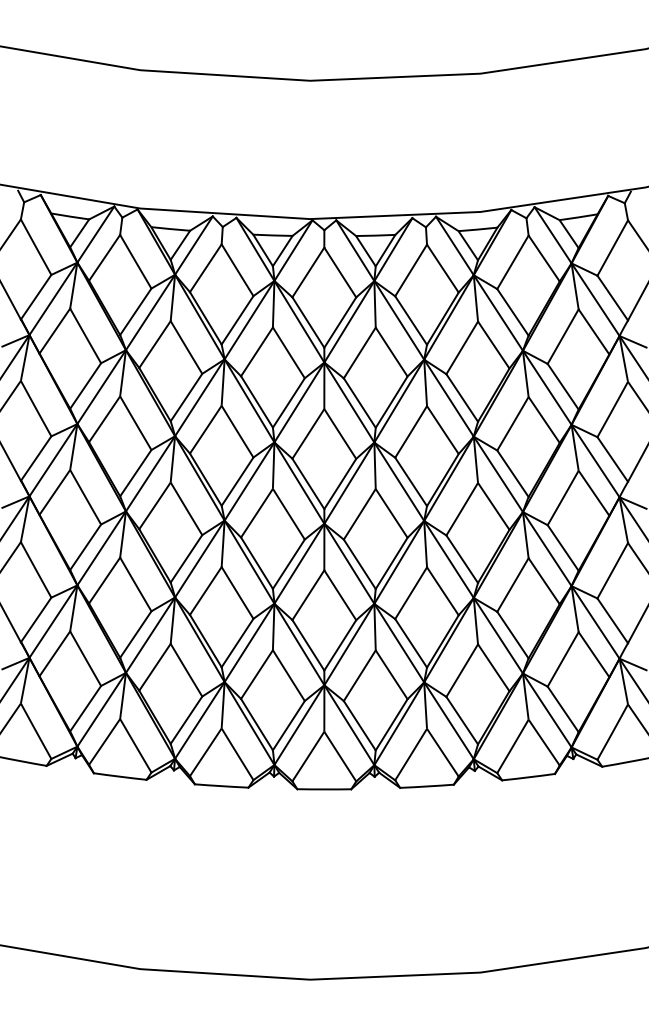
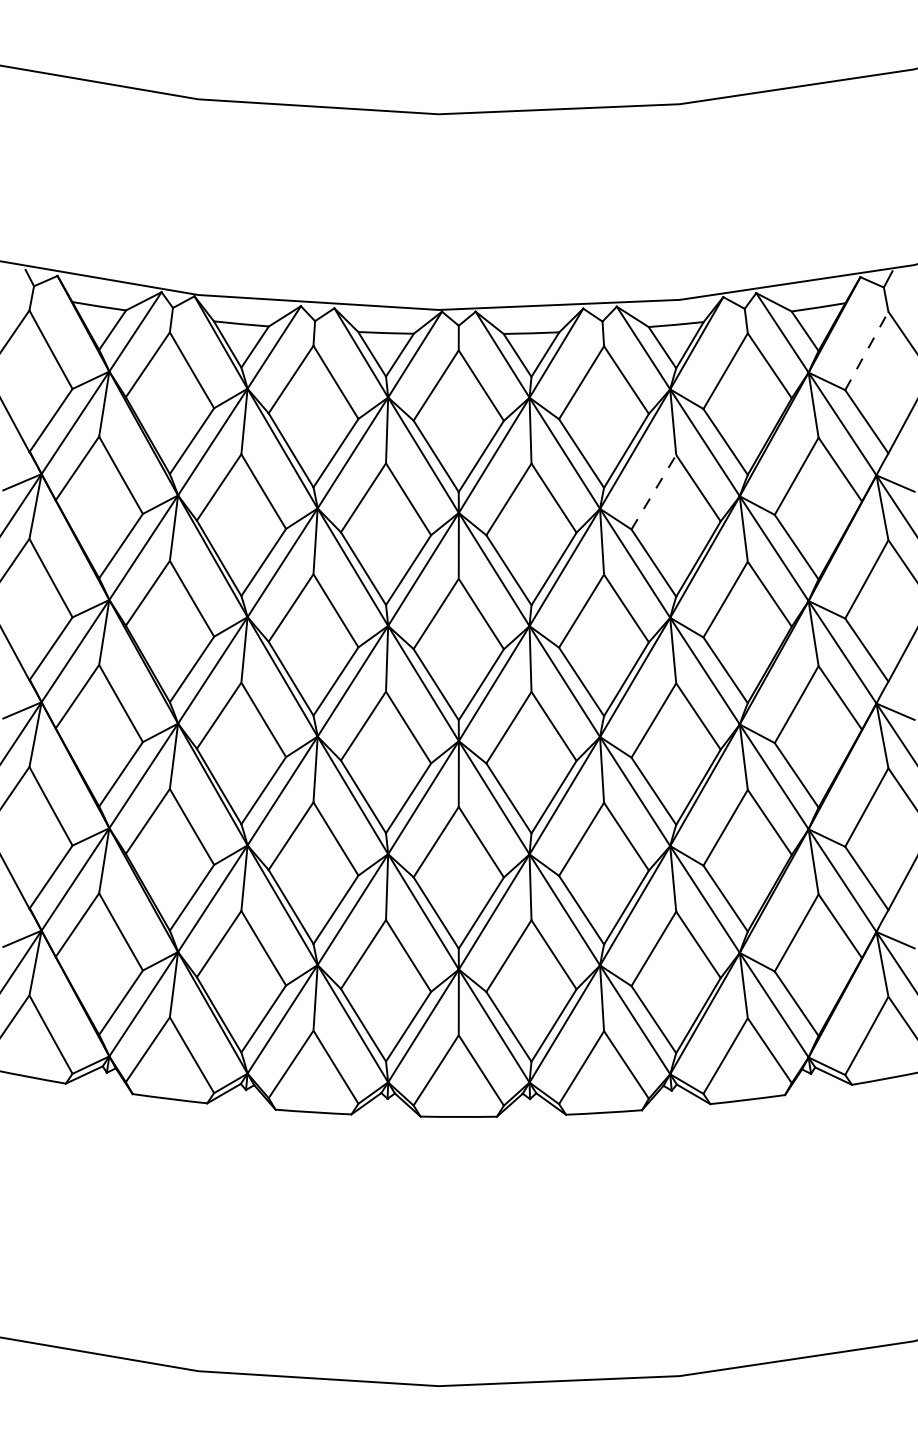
line: (612, 248) -> (866, 351), solid -> dashed
line: (462, 347) -> (654, 491), solid -> dashed

